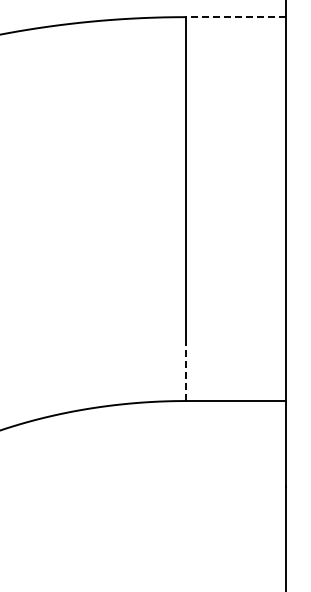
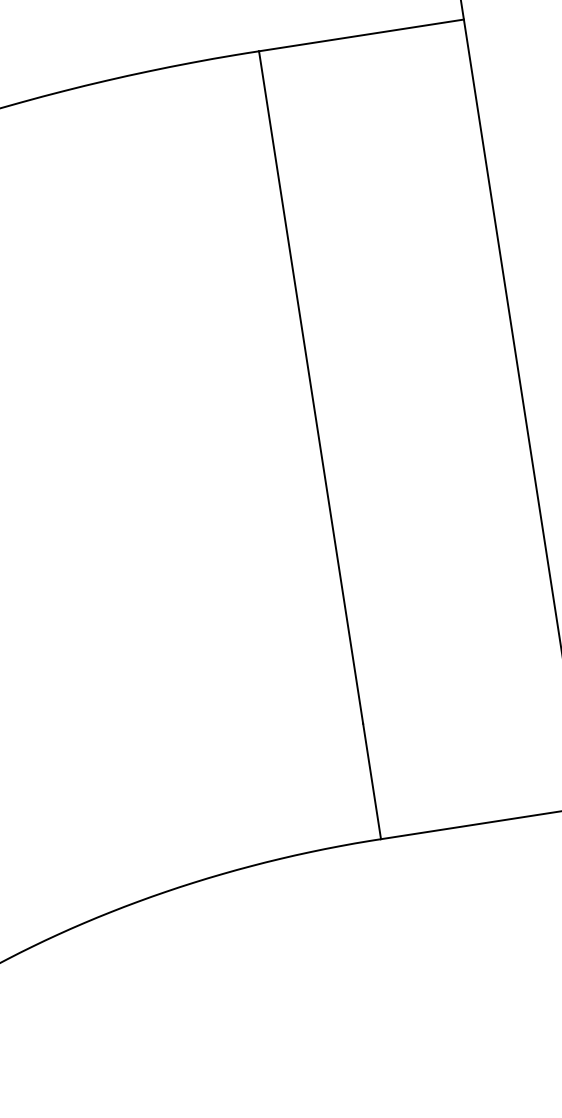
line: (236, 17) -> (361, 36), dashed -> solid
line: (186, 372) -> (372, 780), dashed -> solid

